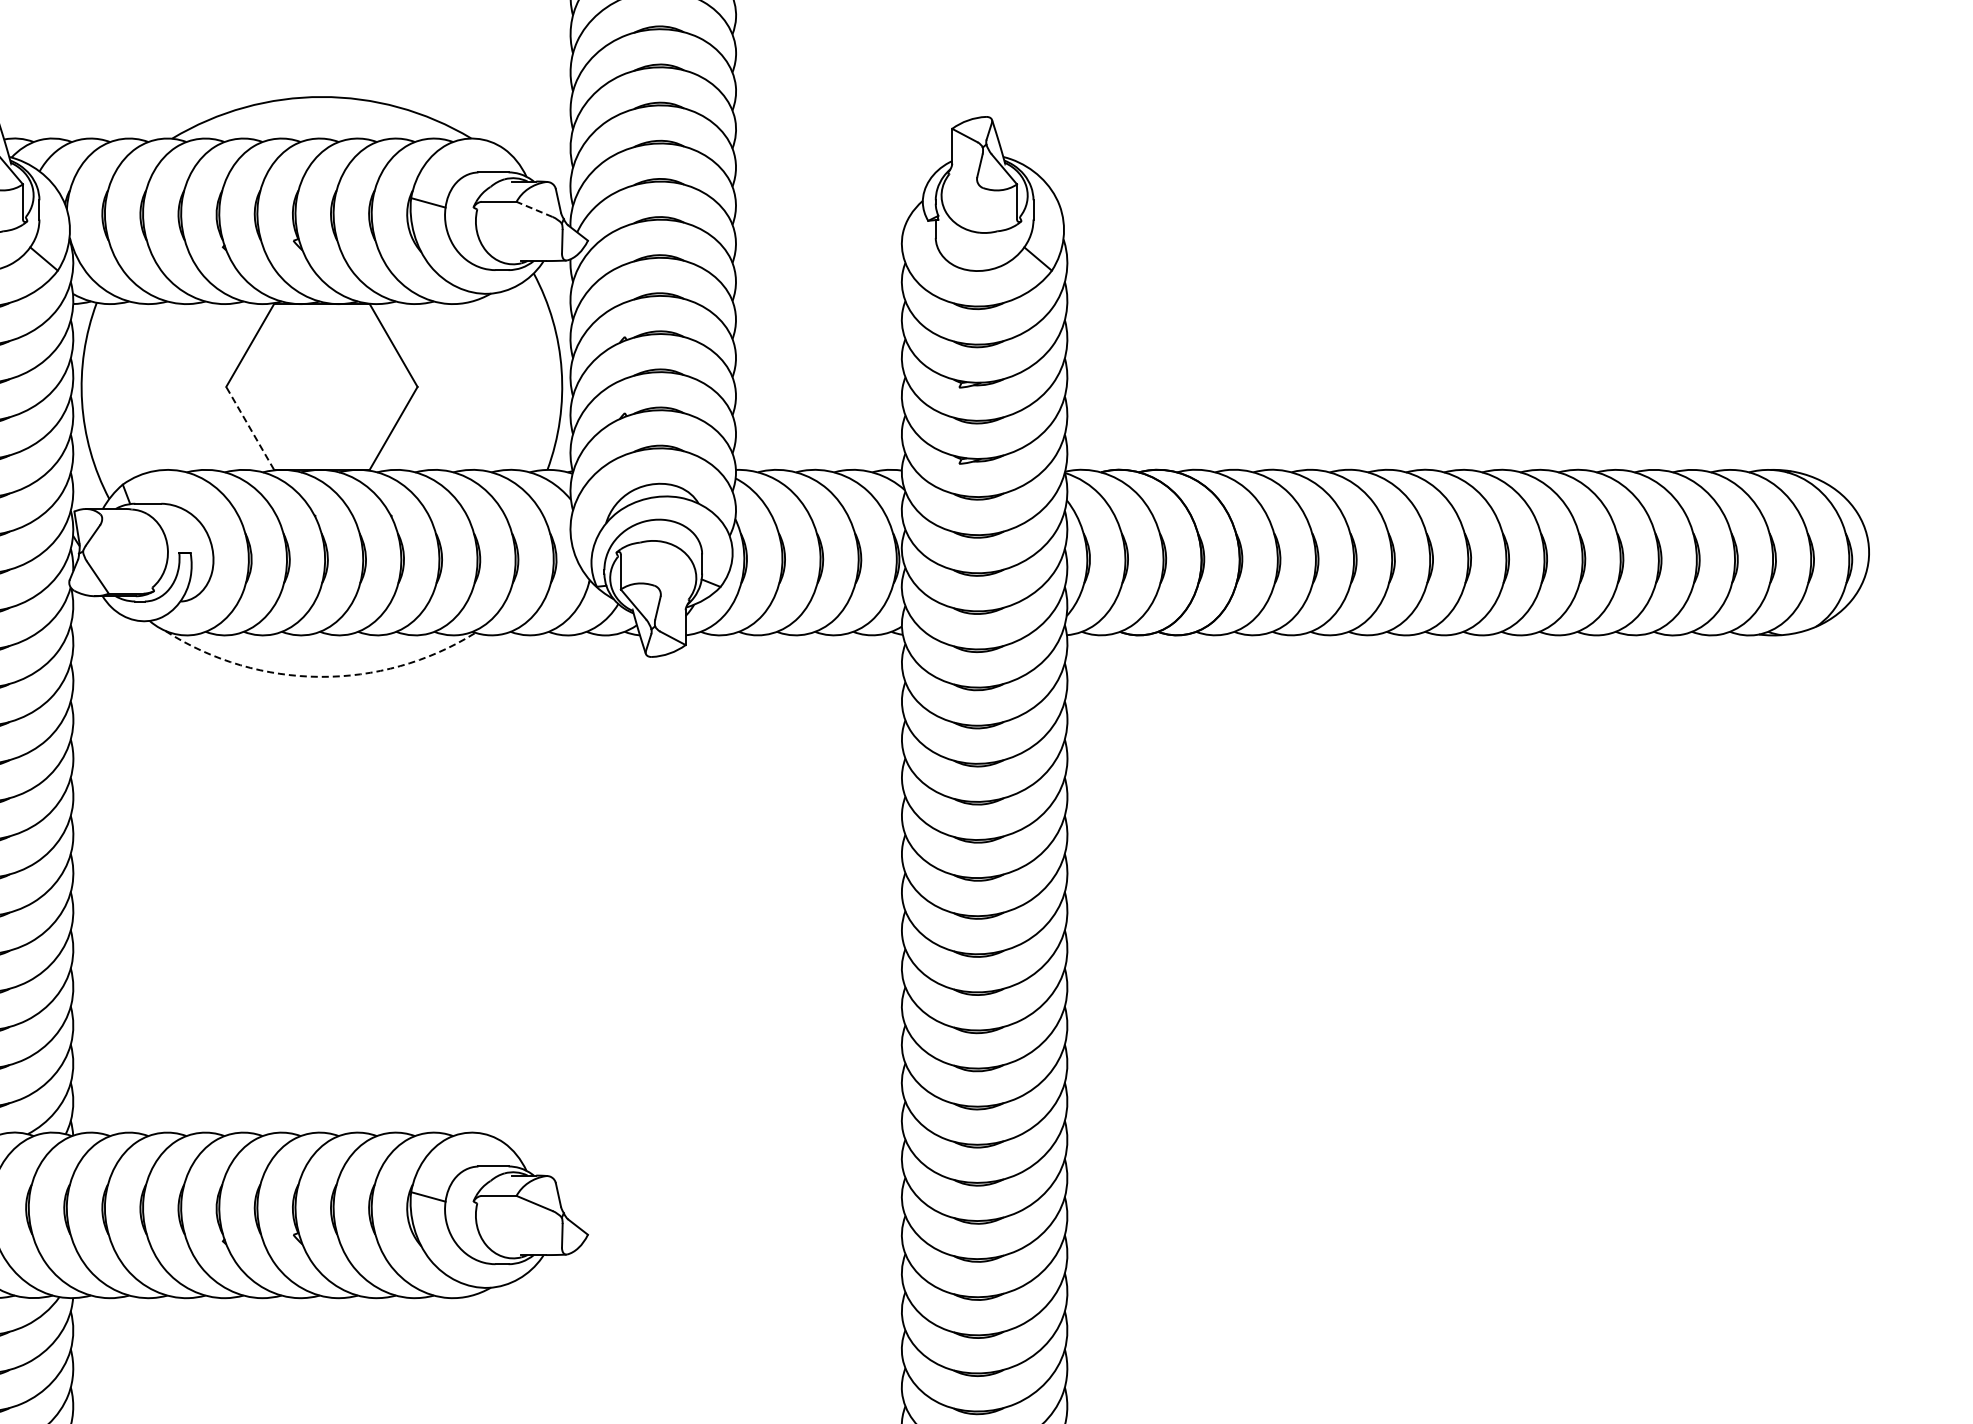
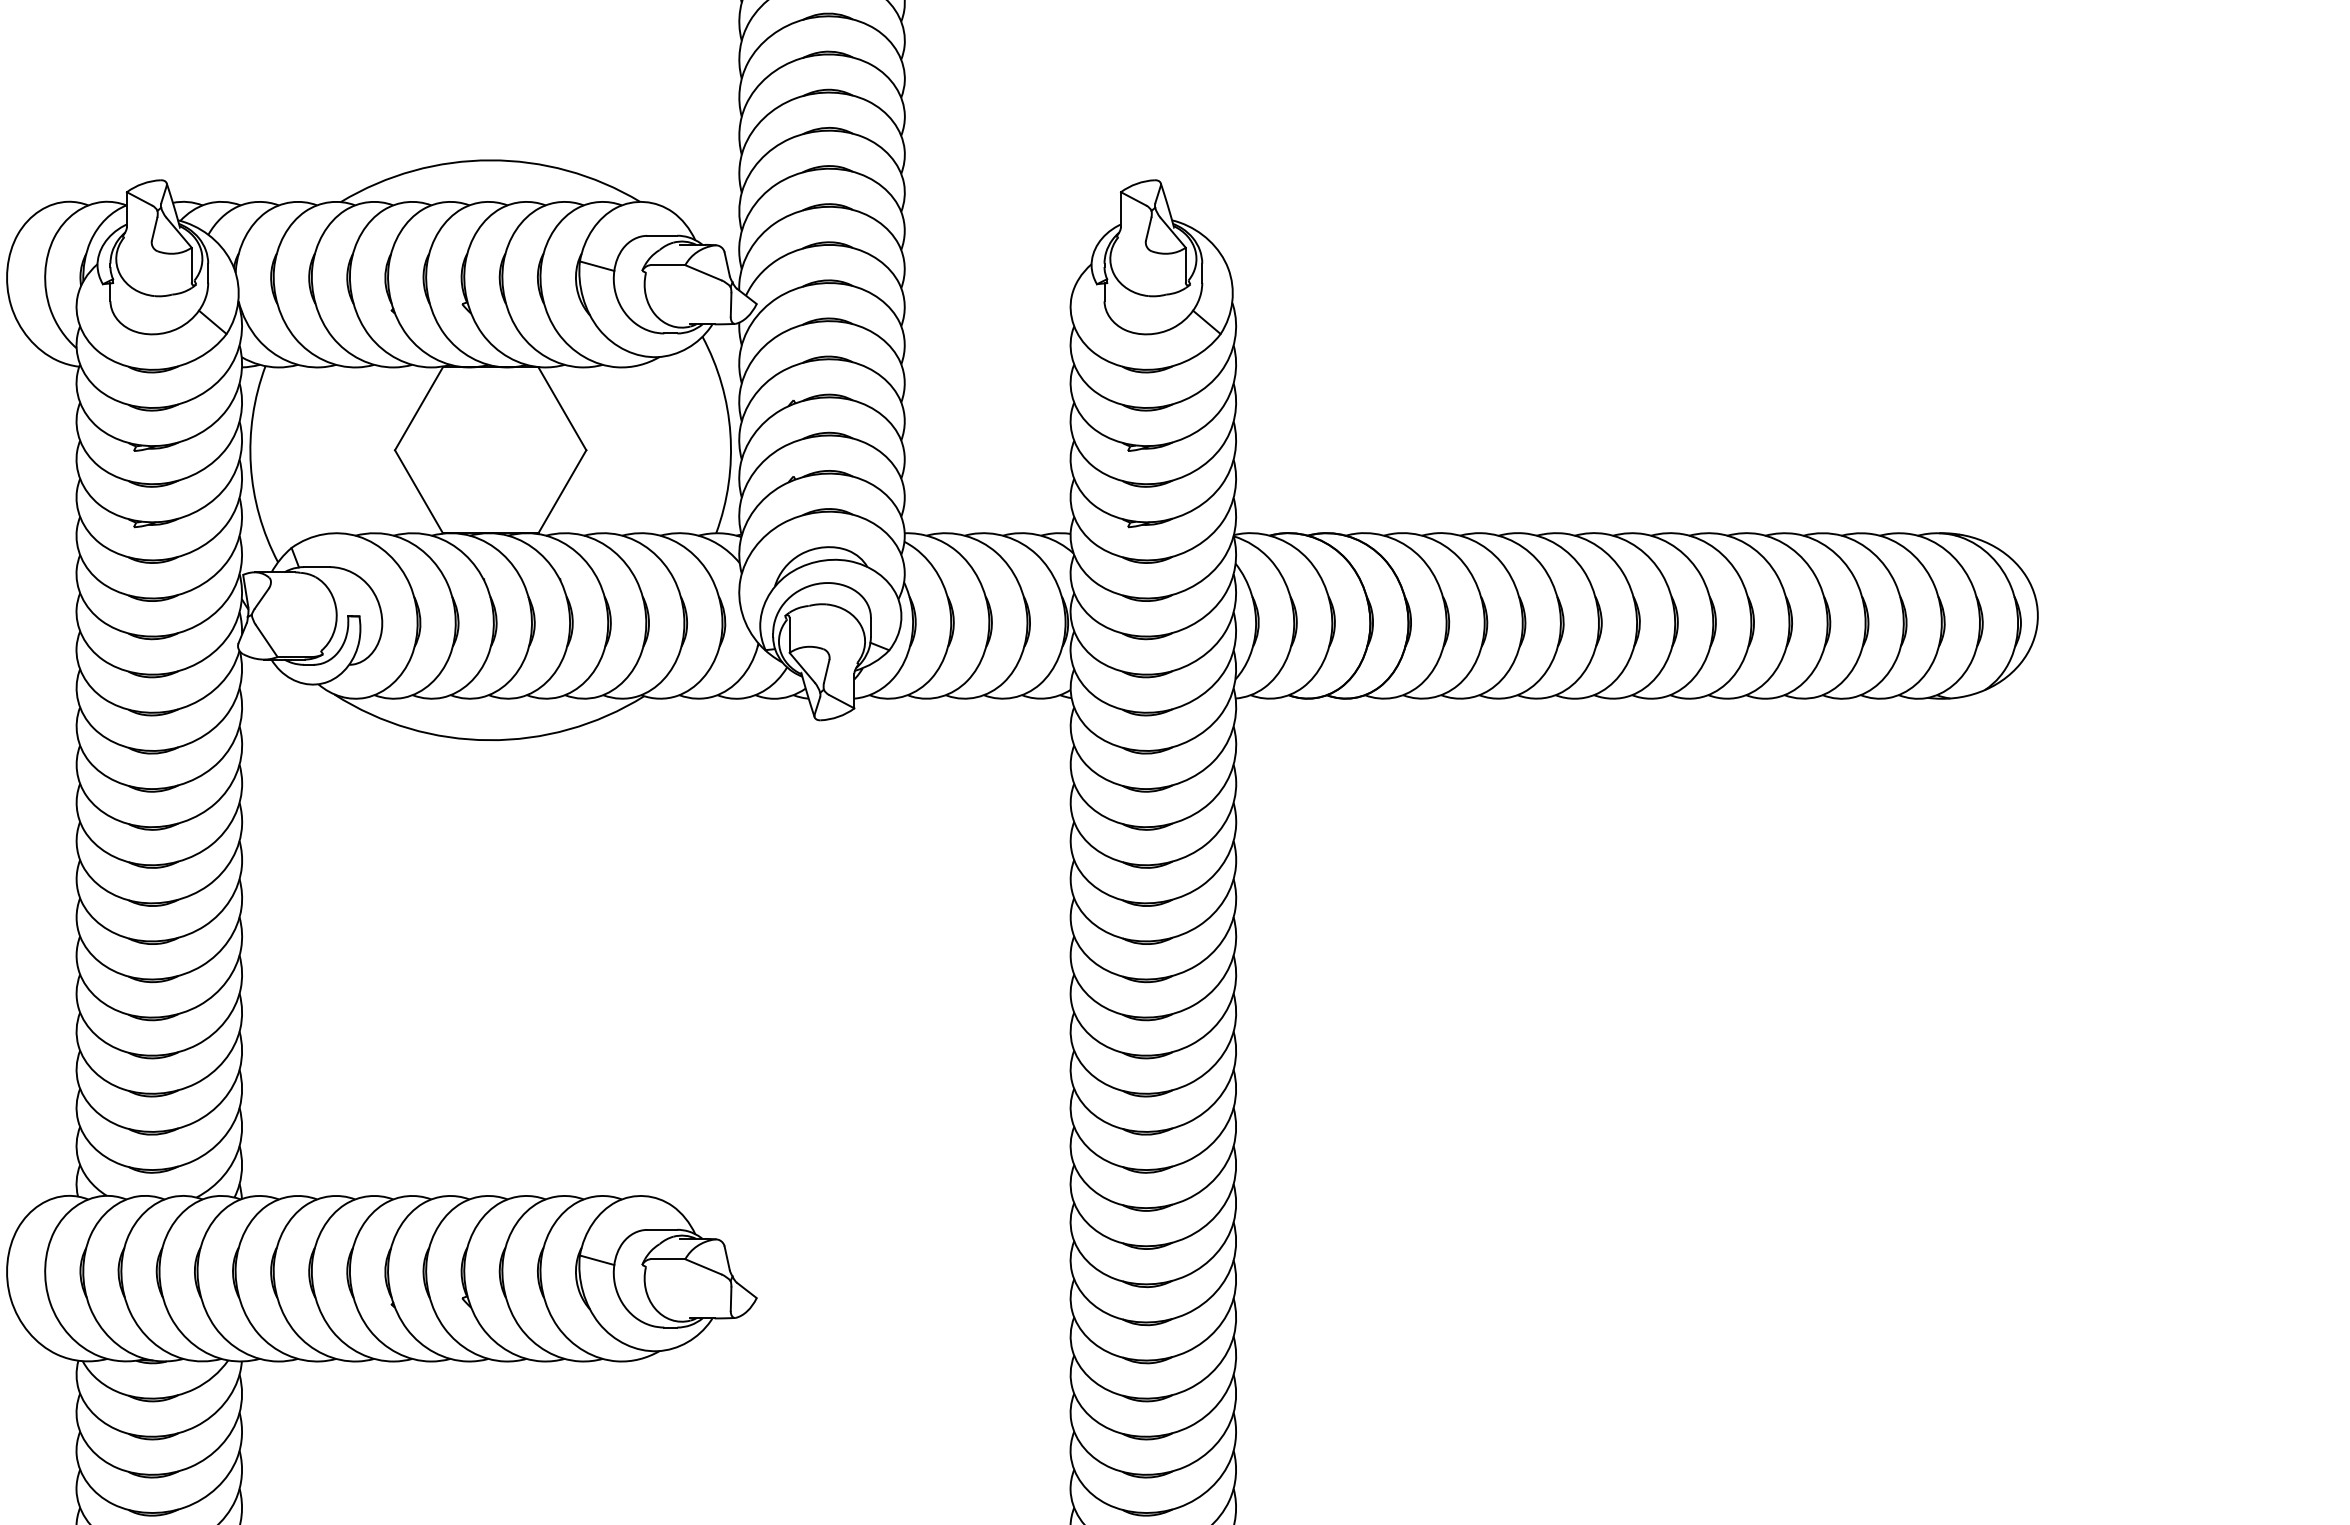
line: (534, 209) -> (703, 272), dashed -> solid
line: (249, 428) -> (418, 491), dashed -> solid
arc: (319, 677) -> (488, 740), dashed -> solid

